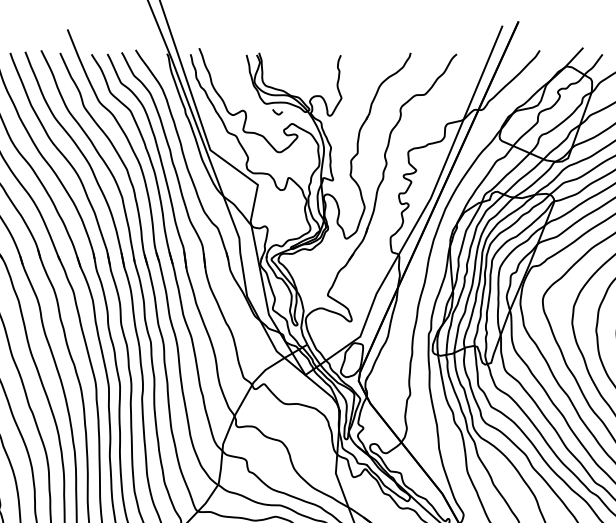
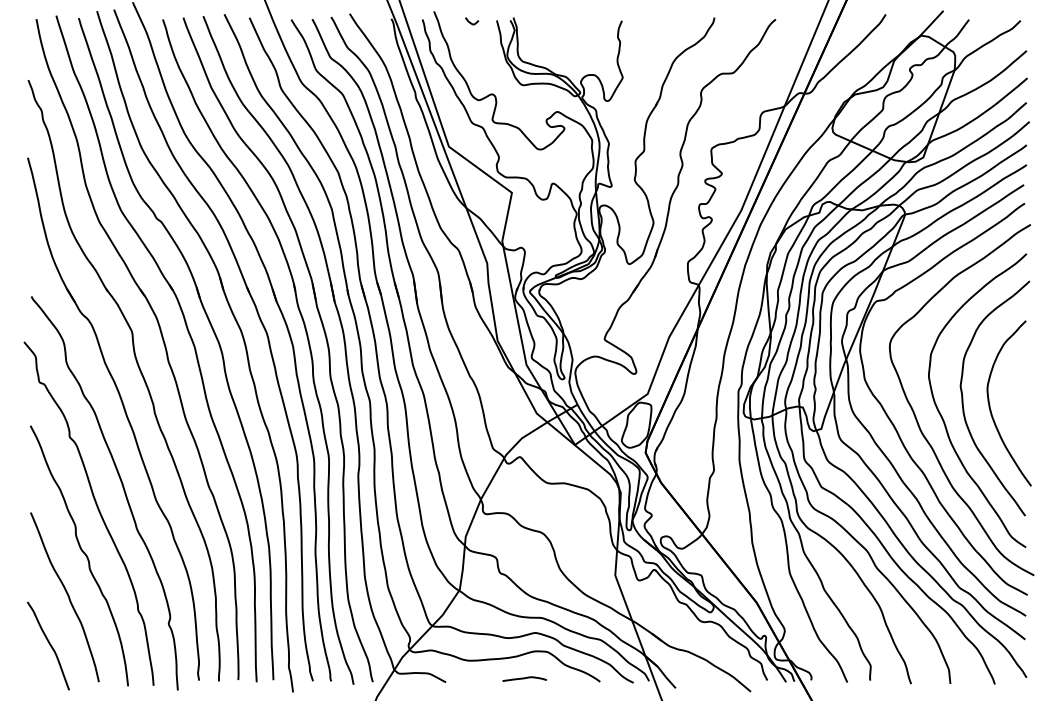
curve: (277, 113) -> (471, 22), moved

